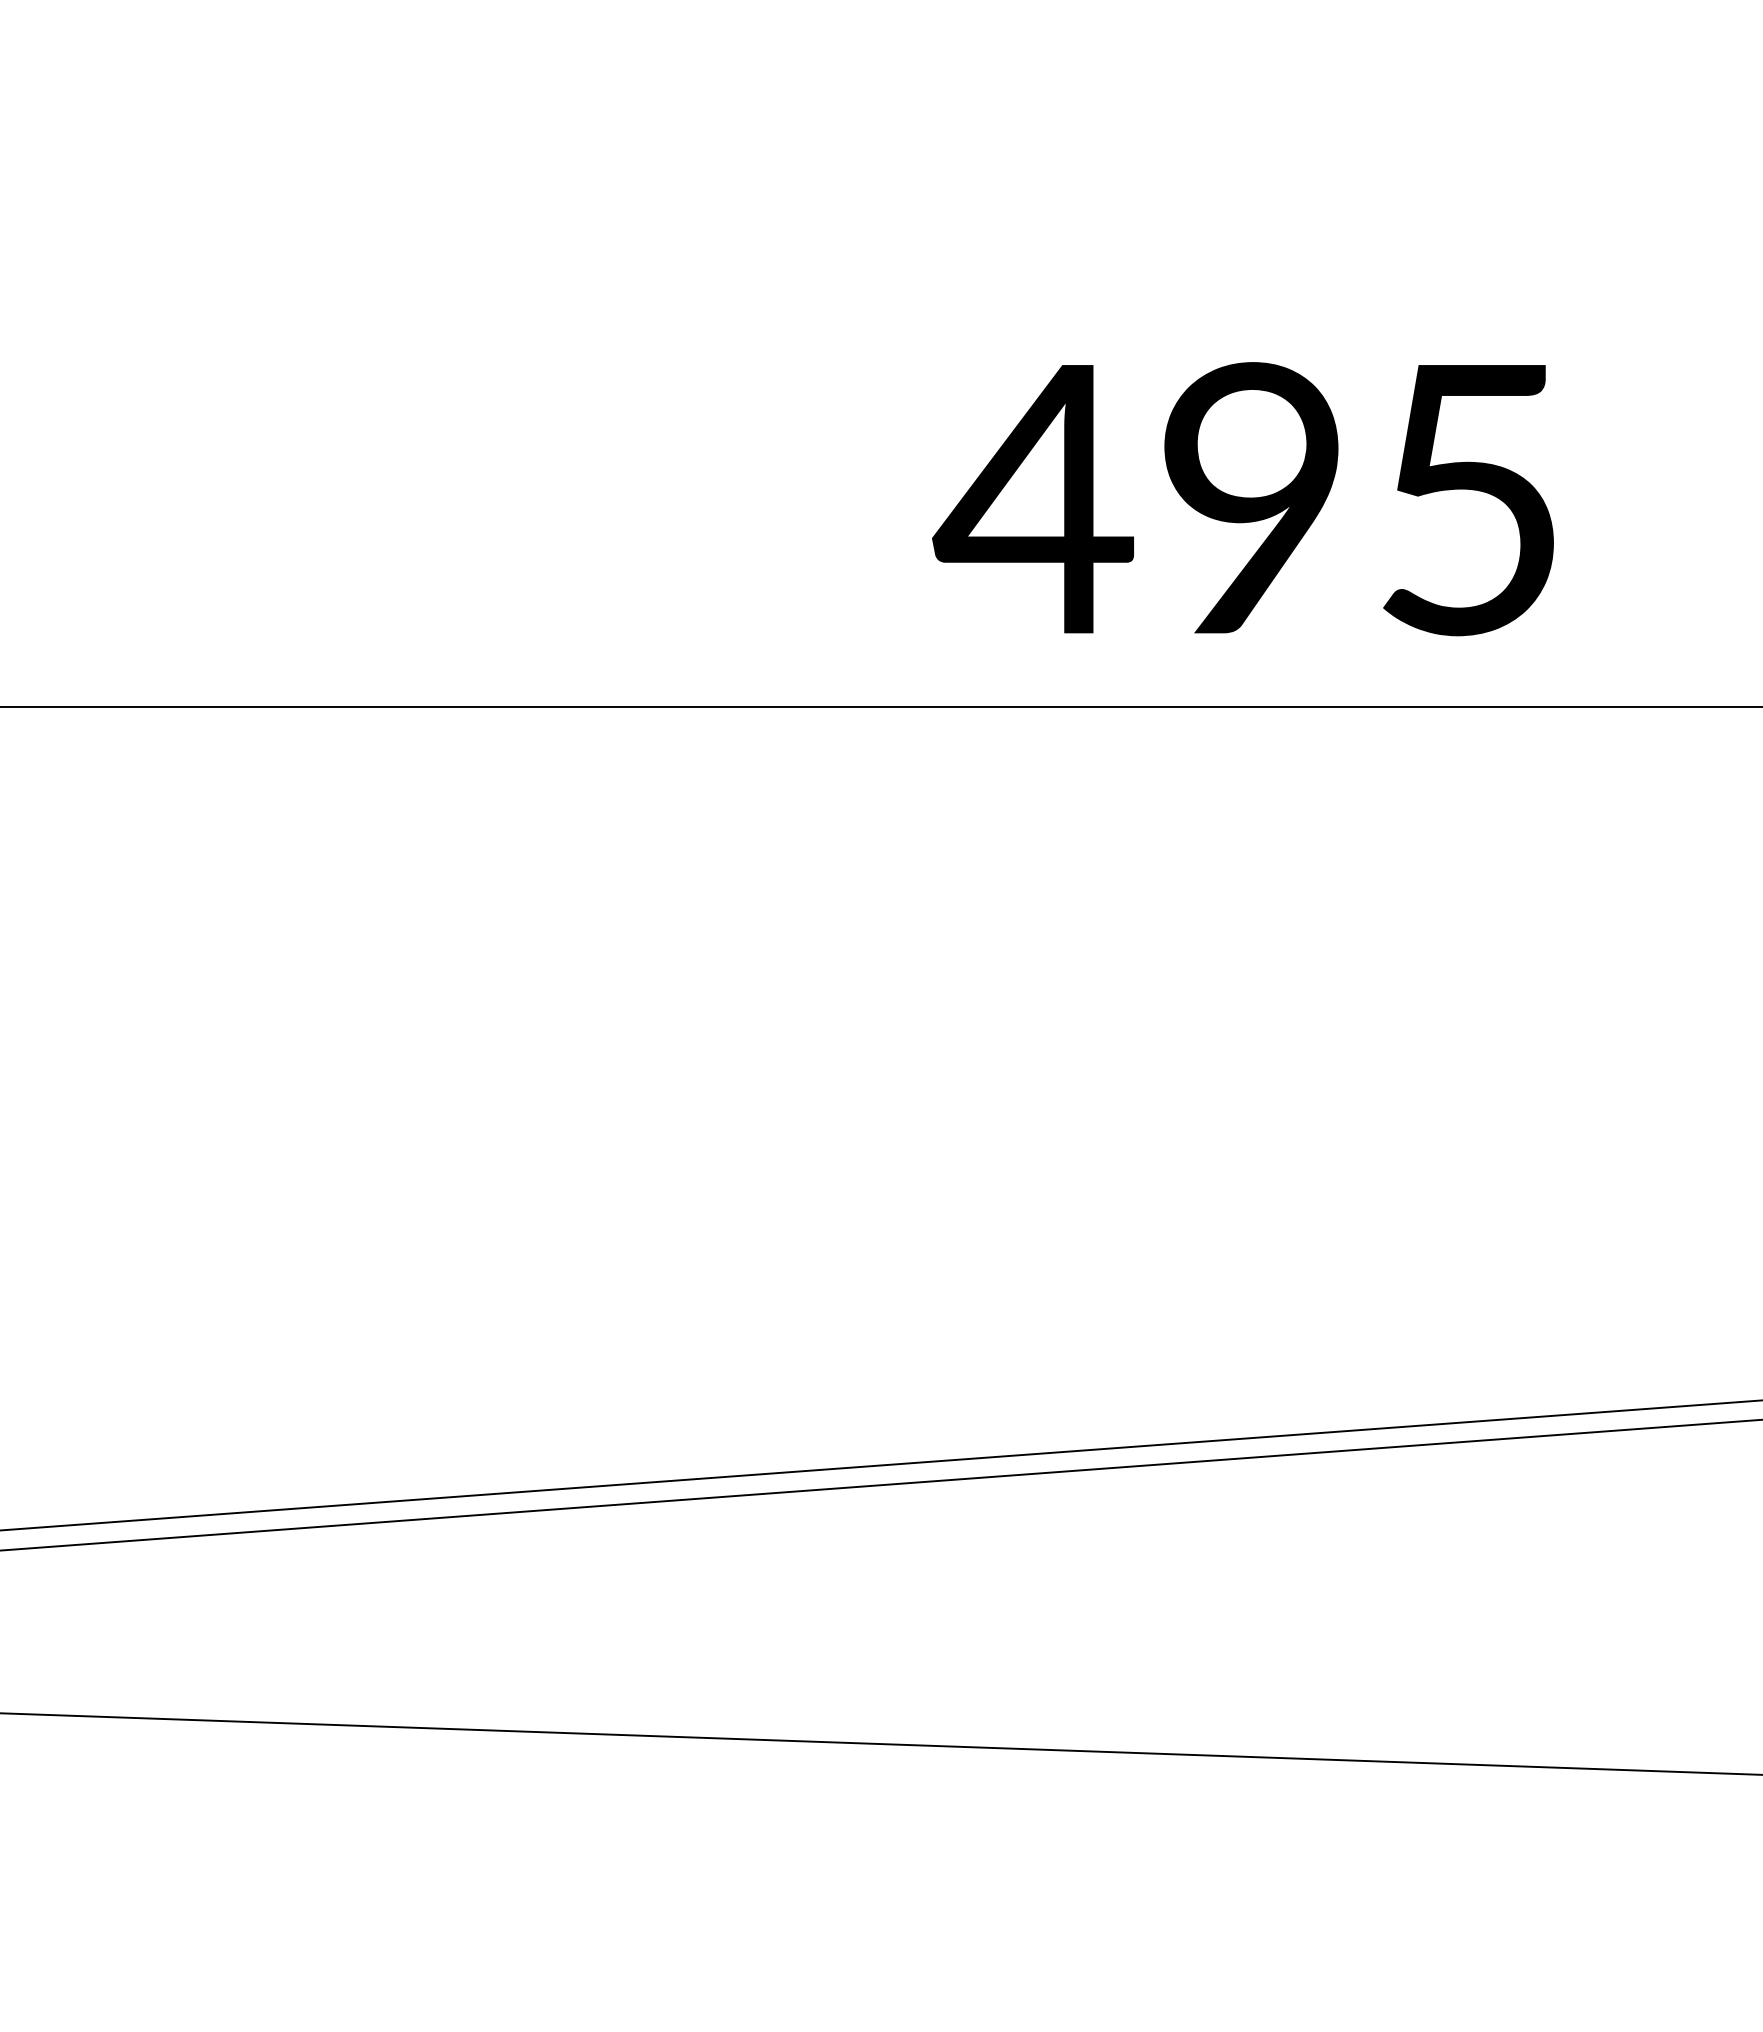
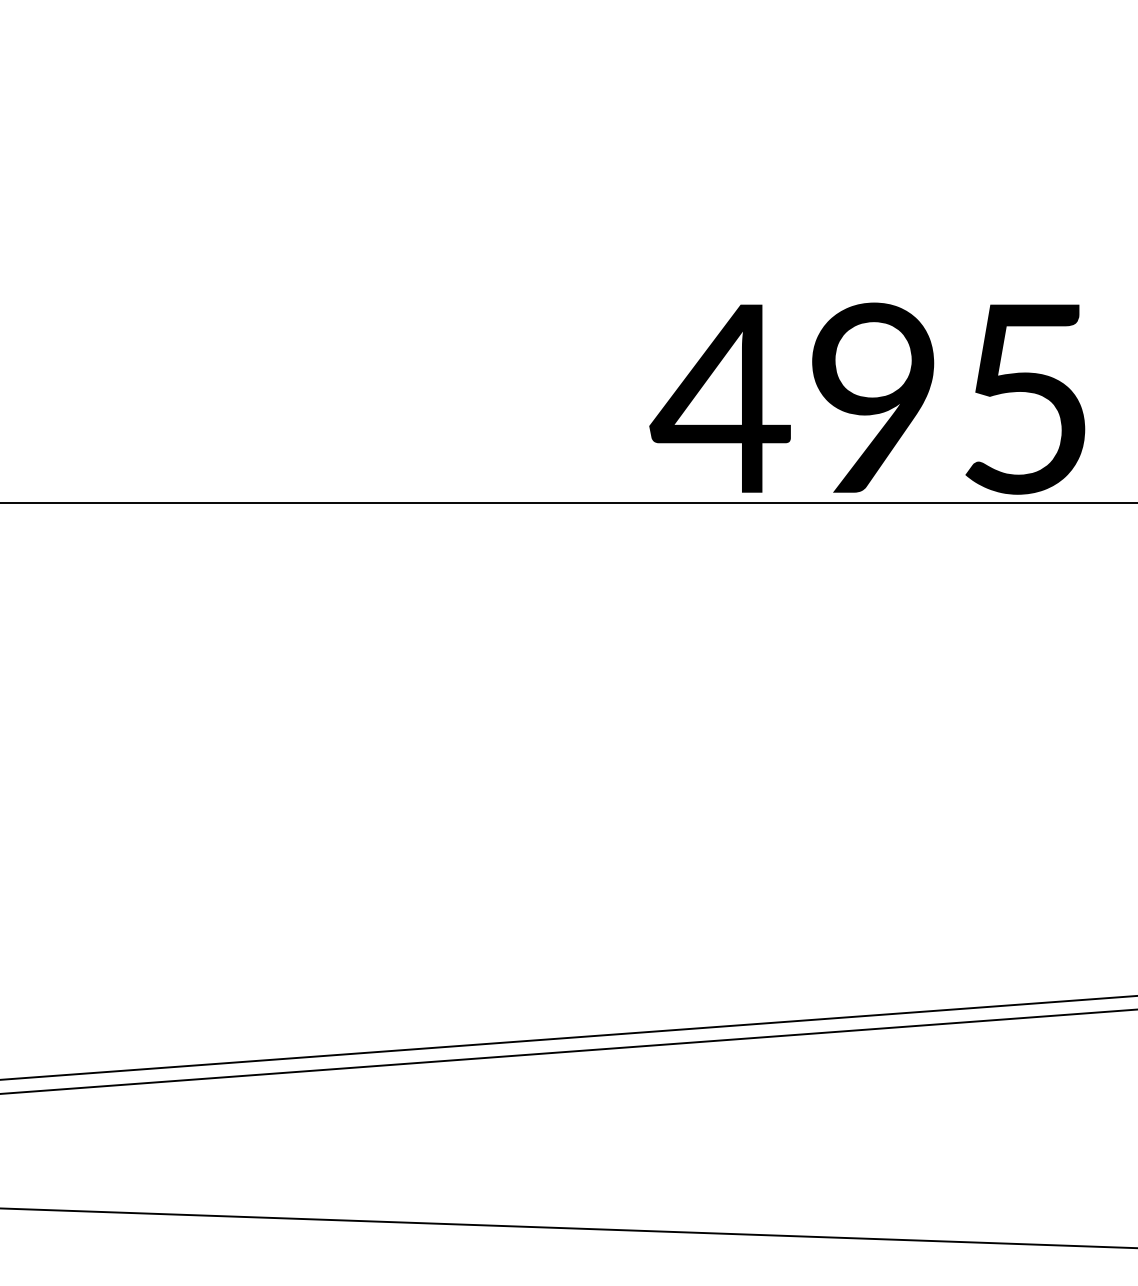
text: (1242, 499) -> (866, 398), moved

